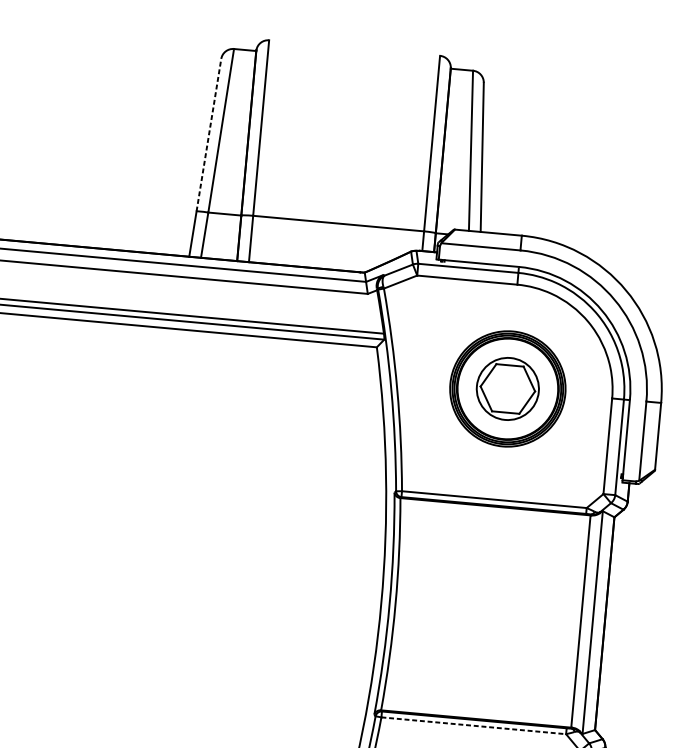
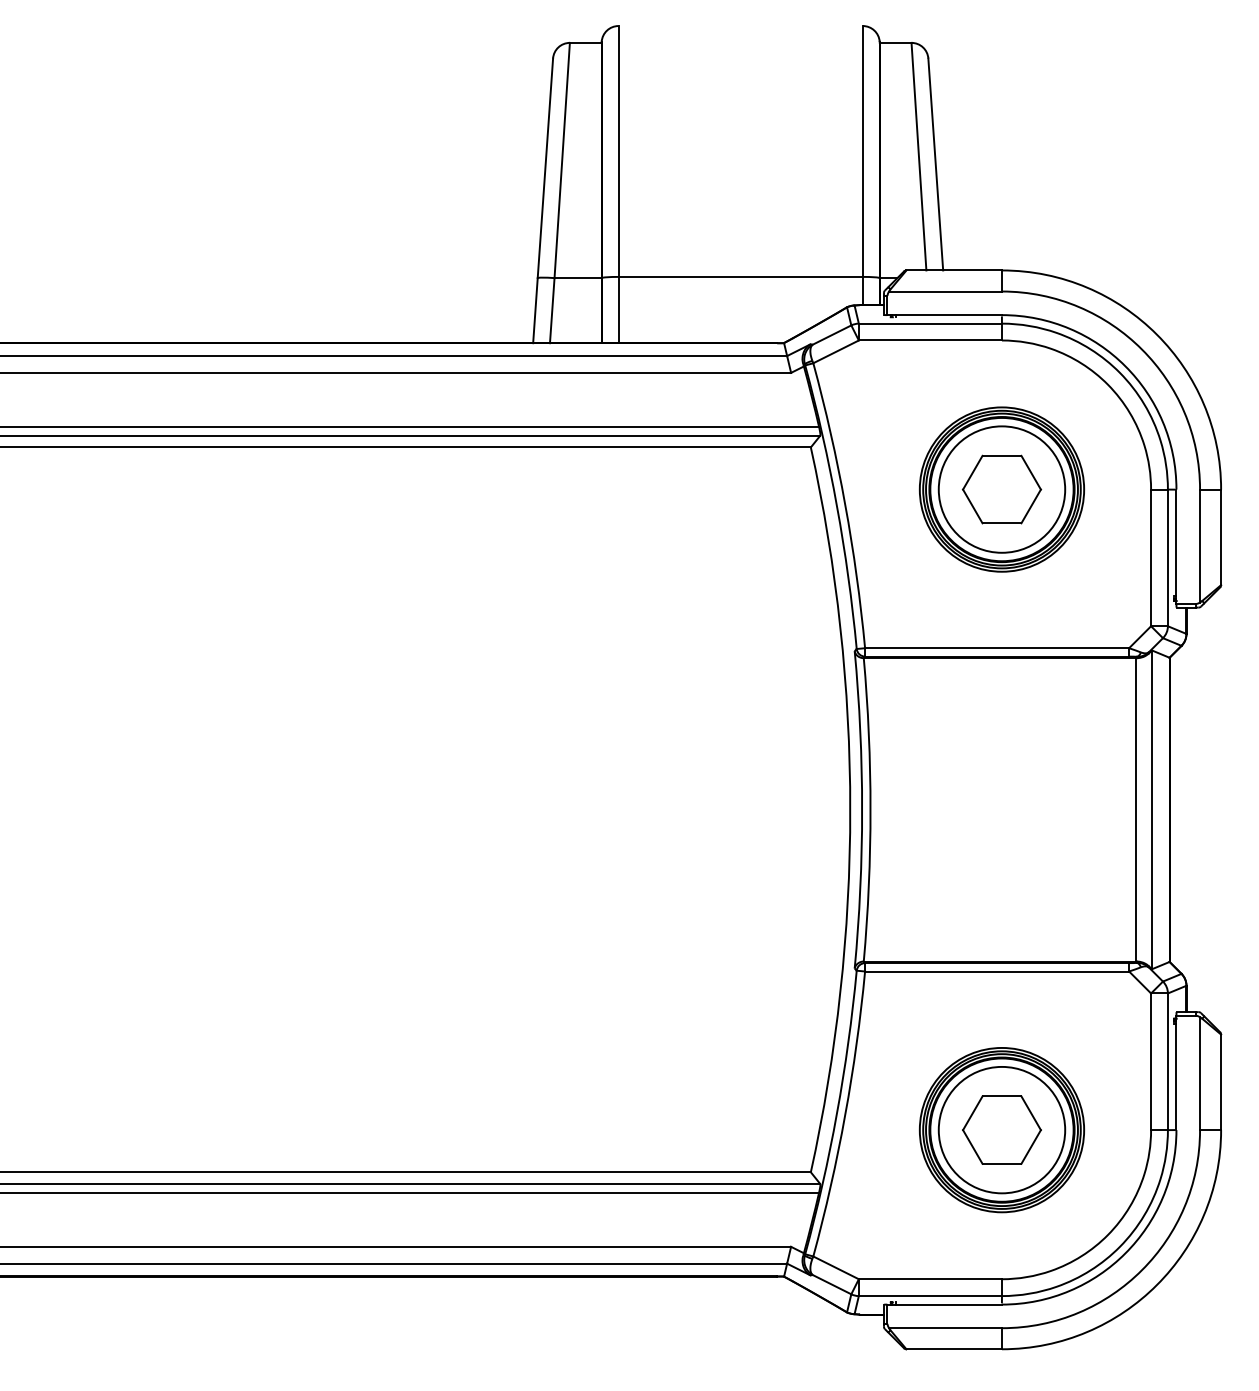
line: (209, 134) -> (545, 167), dashed -> solid
circle: (507, 388) -> (1001, 489), size x1.43
line: (474, 725) -> (997, 971), dashed -> solid

